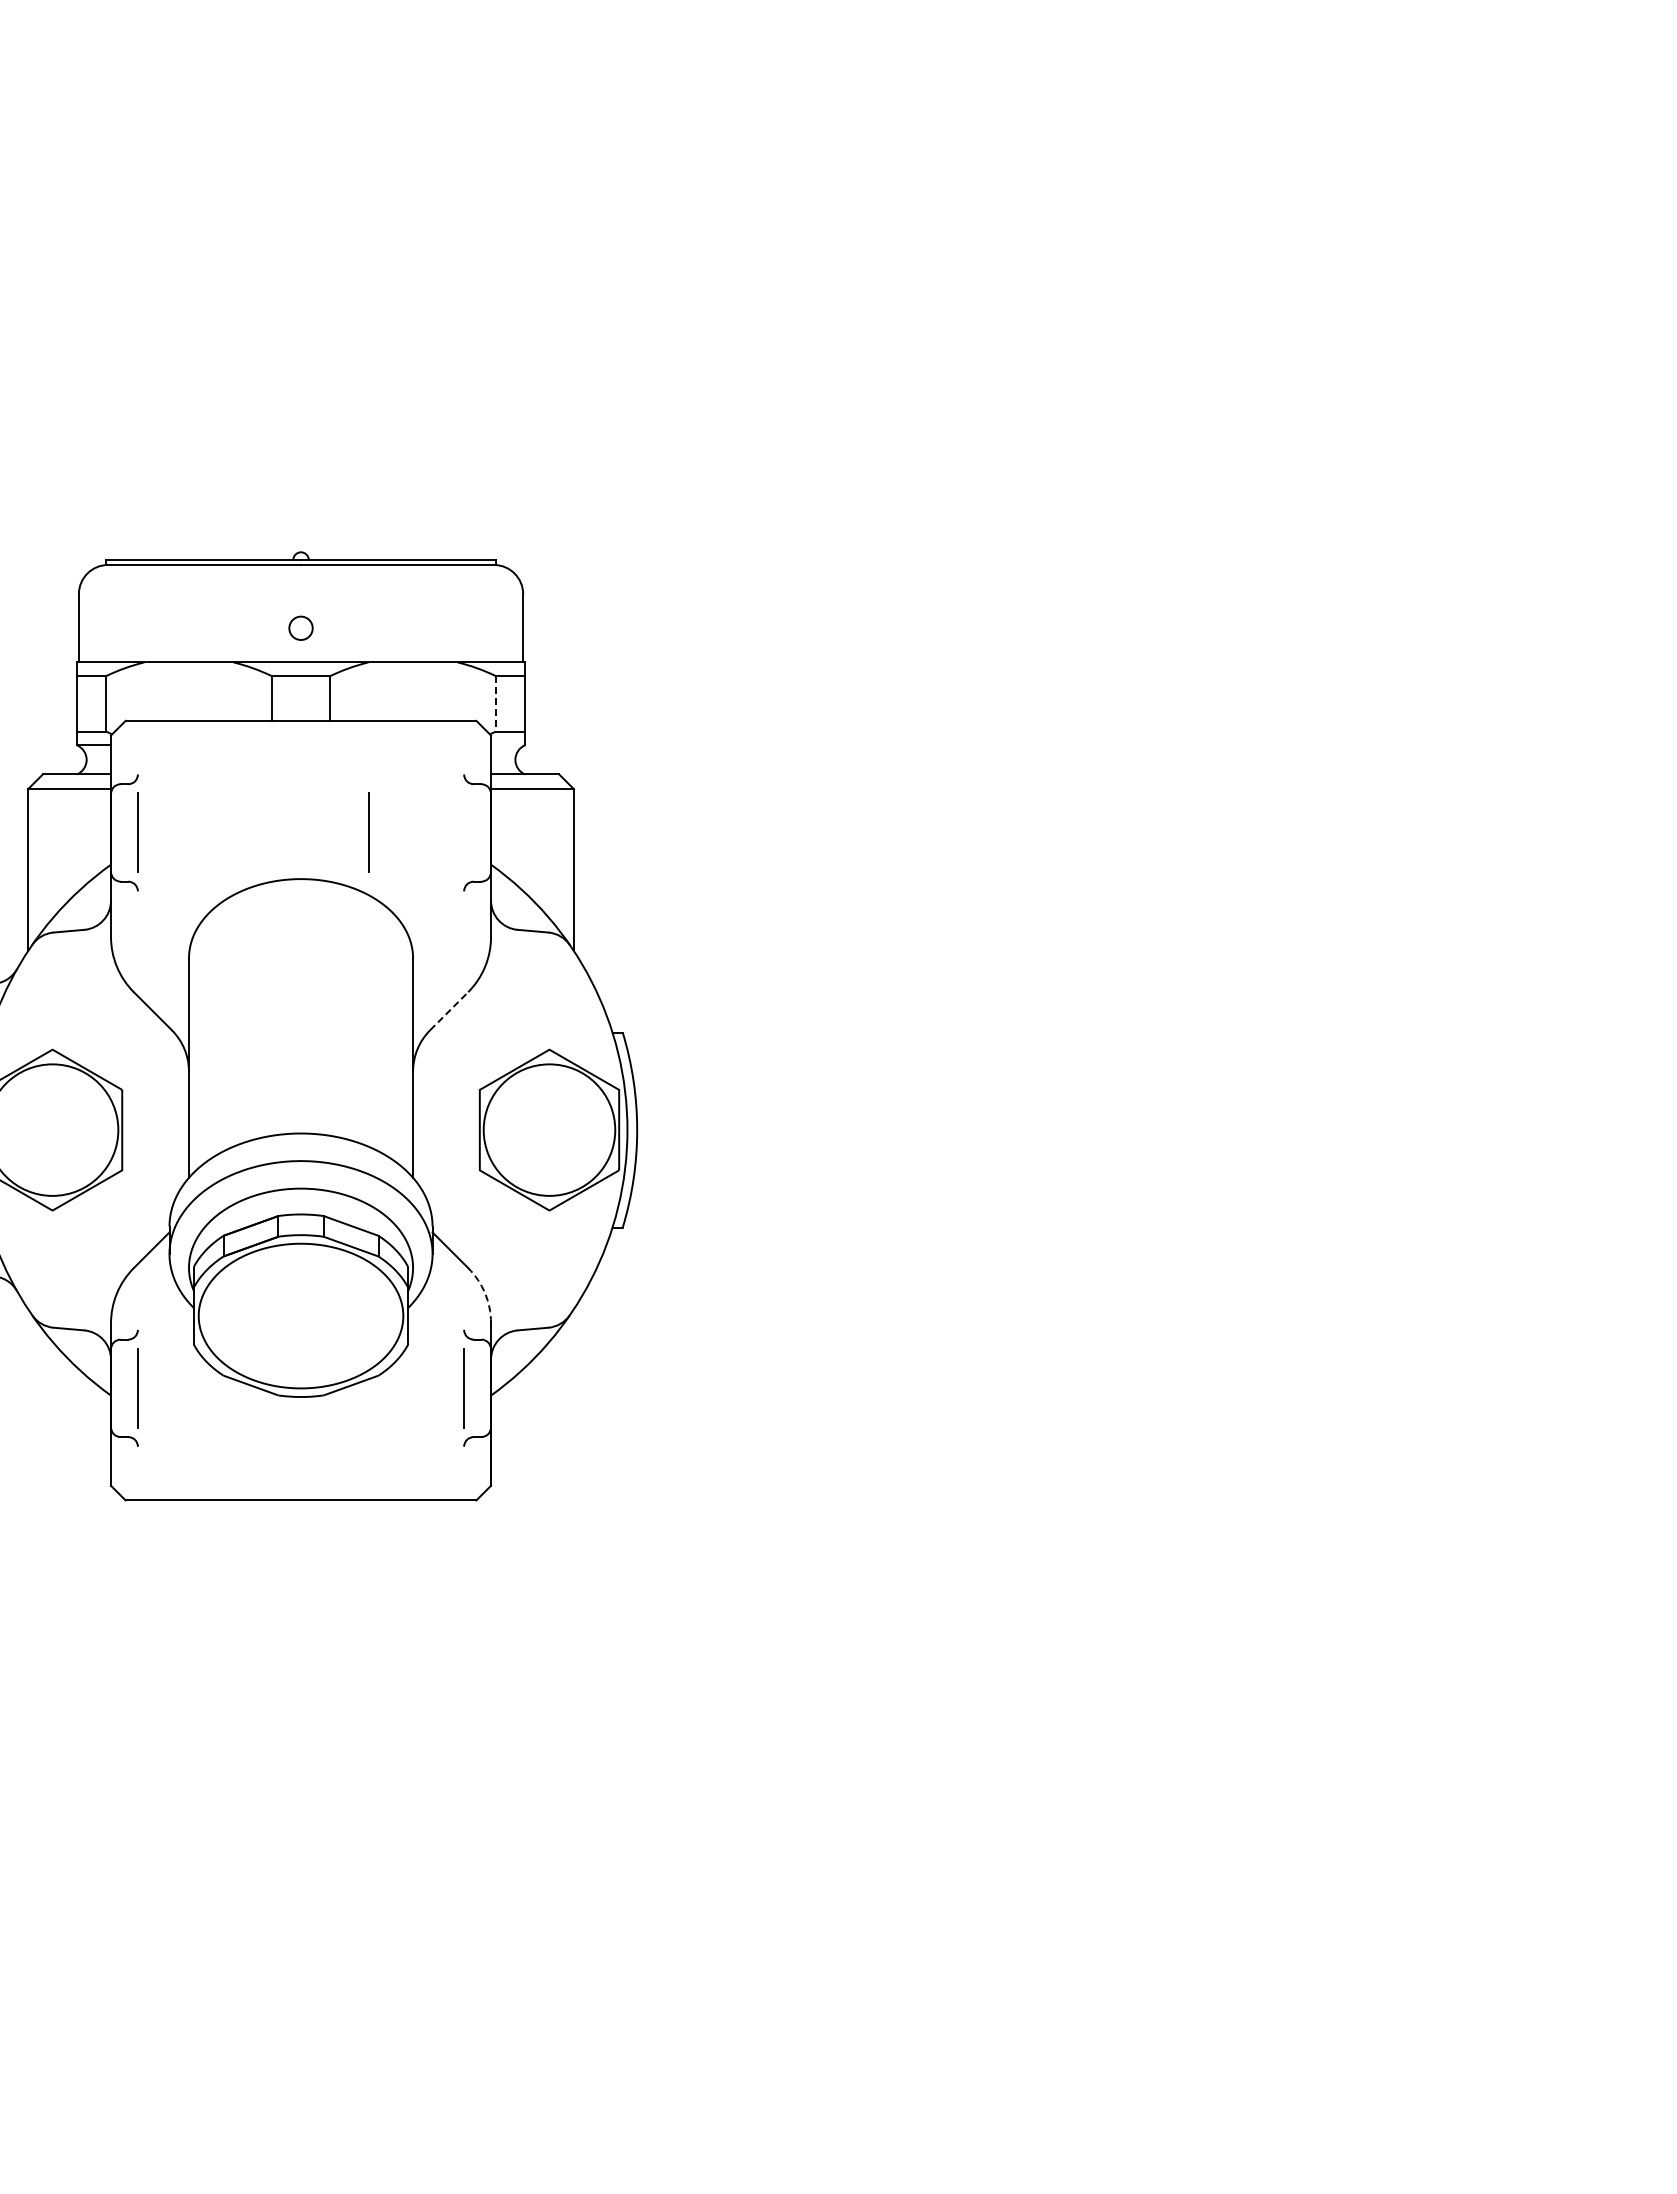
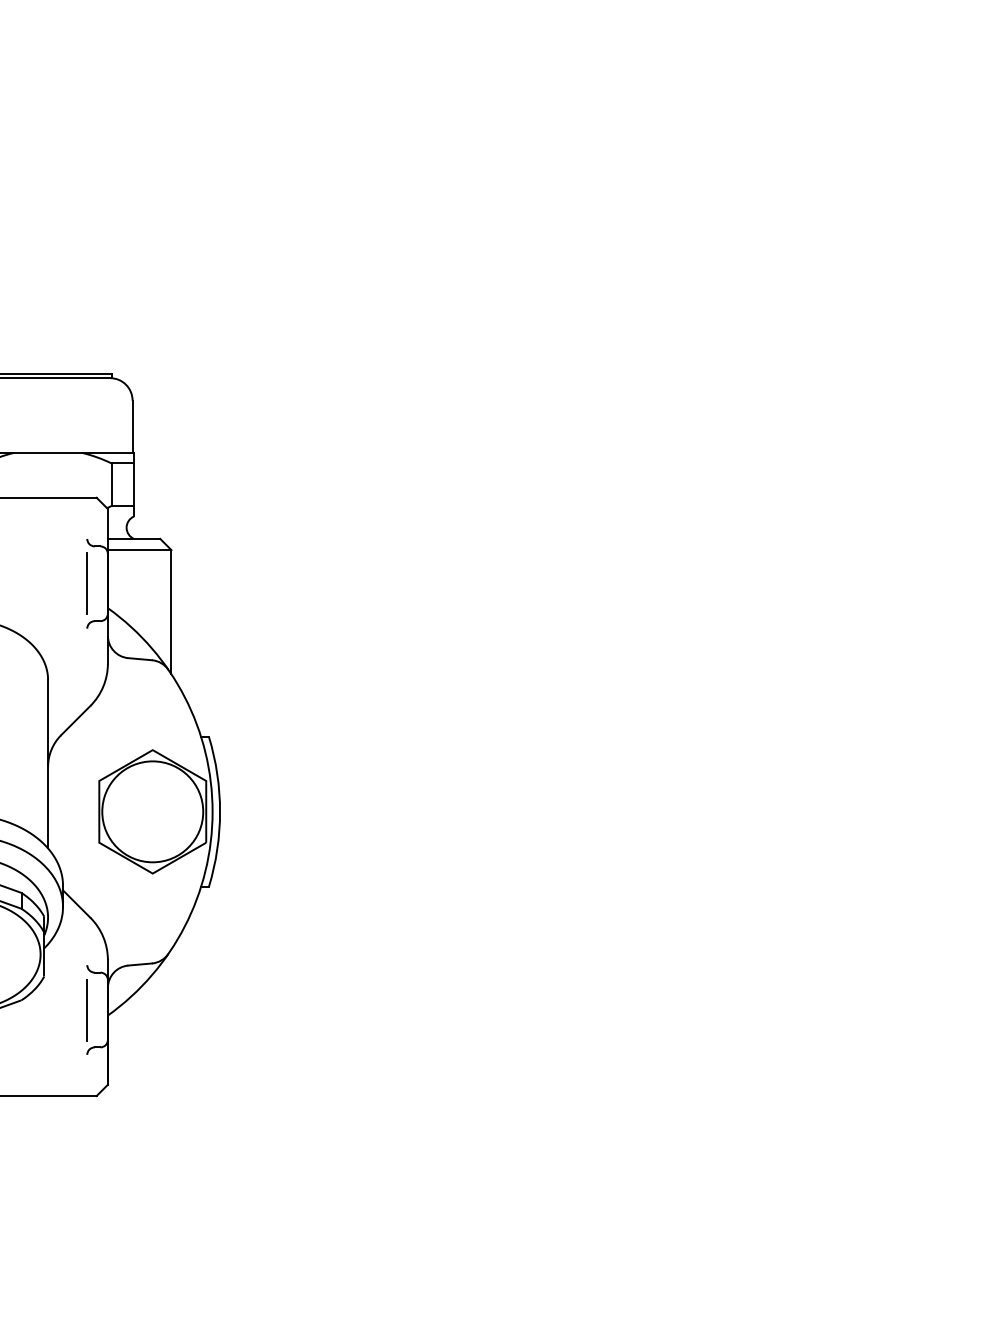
line: (495, 703) -> (111, 484), dashed -> solid
line: (368, 832) -> (86, 583), moved
line: (449, 1011) -> (76, 720), dashed -> solid
arc: (485, 1293) -> (103, 937), dashed -> solid

